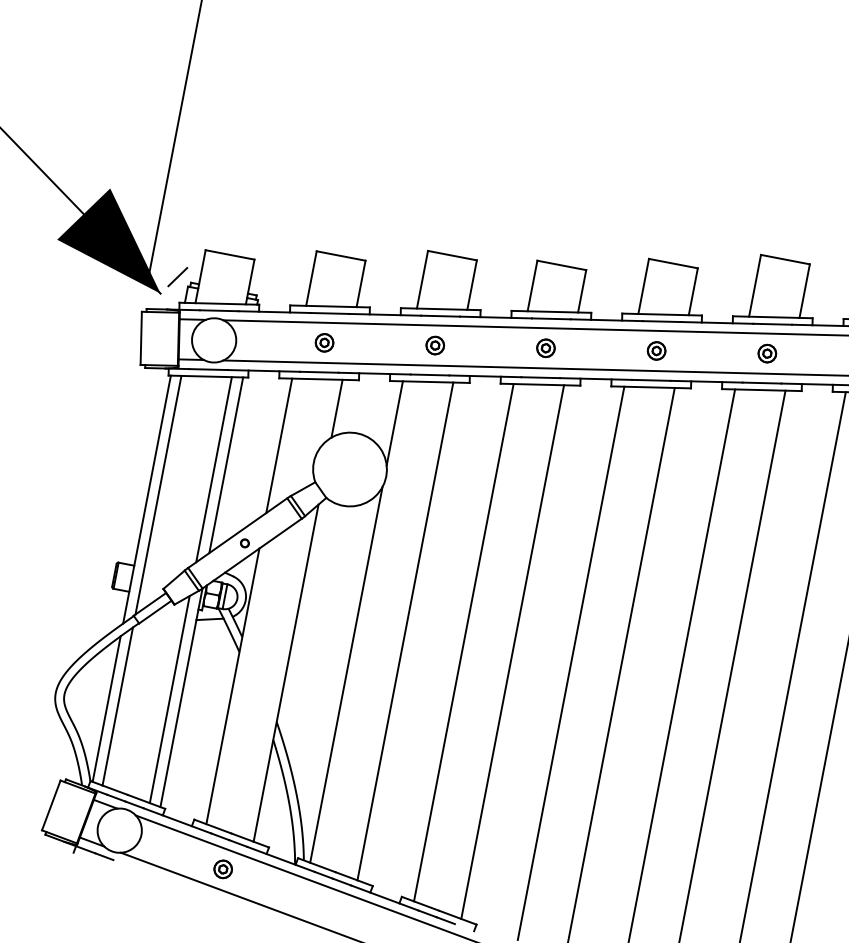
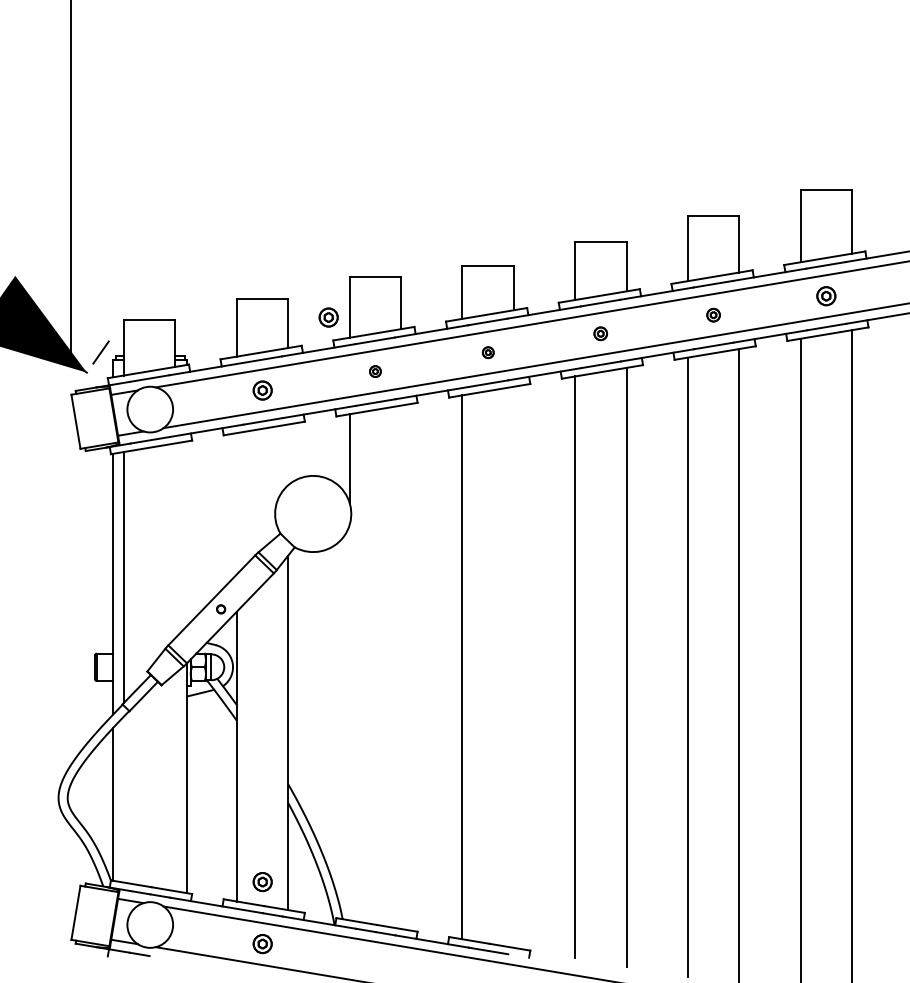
part: (400, 285) -> (328, 317), added
part: (435, 345) -> (375, 371), size x0.6
part: (546, 348) -> (488, 352), size x0.6
part: (656, 350) -> (600, 333), size x0.7
part: (767, 354) -> (713, 315), size x0.7
line: (337, 408) -> (288, 454), removed
line: (278, 445) -> (236, 503), removed
line: (225, 464) -> (186, 533), removed
line: (214, 469) -> (175, 540), removed
line: (405, 630) -> (400, 666), removed
line: (512, 651) -> (513, 666), removed
line: (346, 674) -> (349, 722), removed
line: (169, 699) -> (175, 782), removed
line: (118, 706) -> (124, 799), removed
part: (234, 810) -> (262, 882), added

